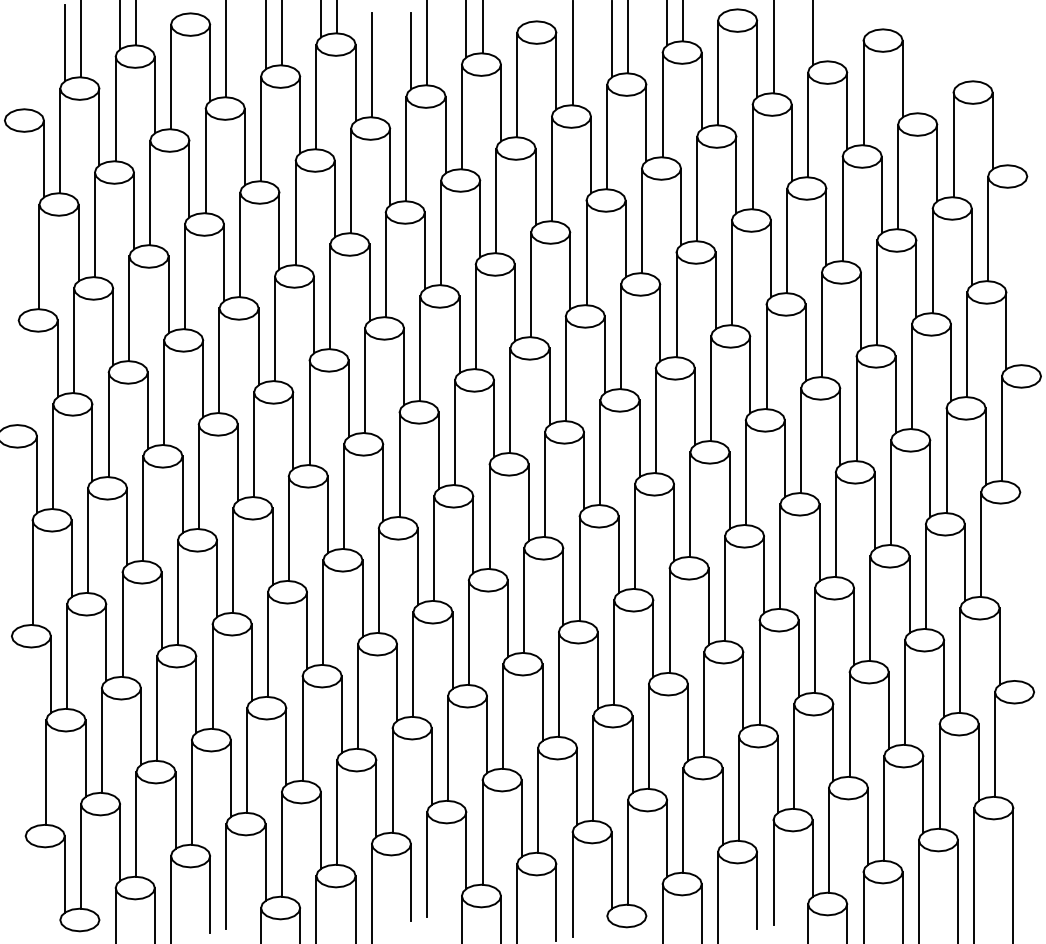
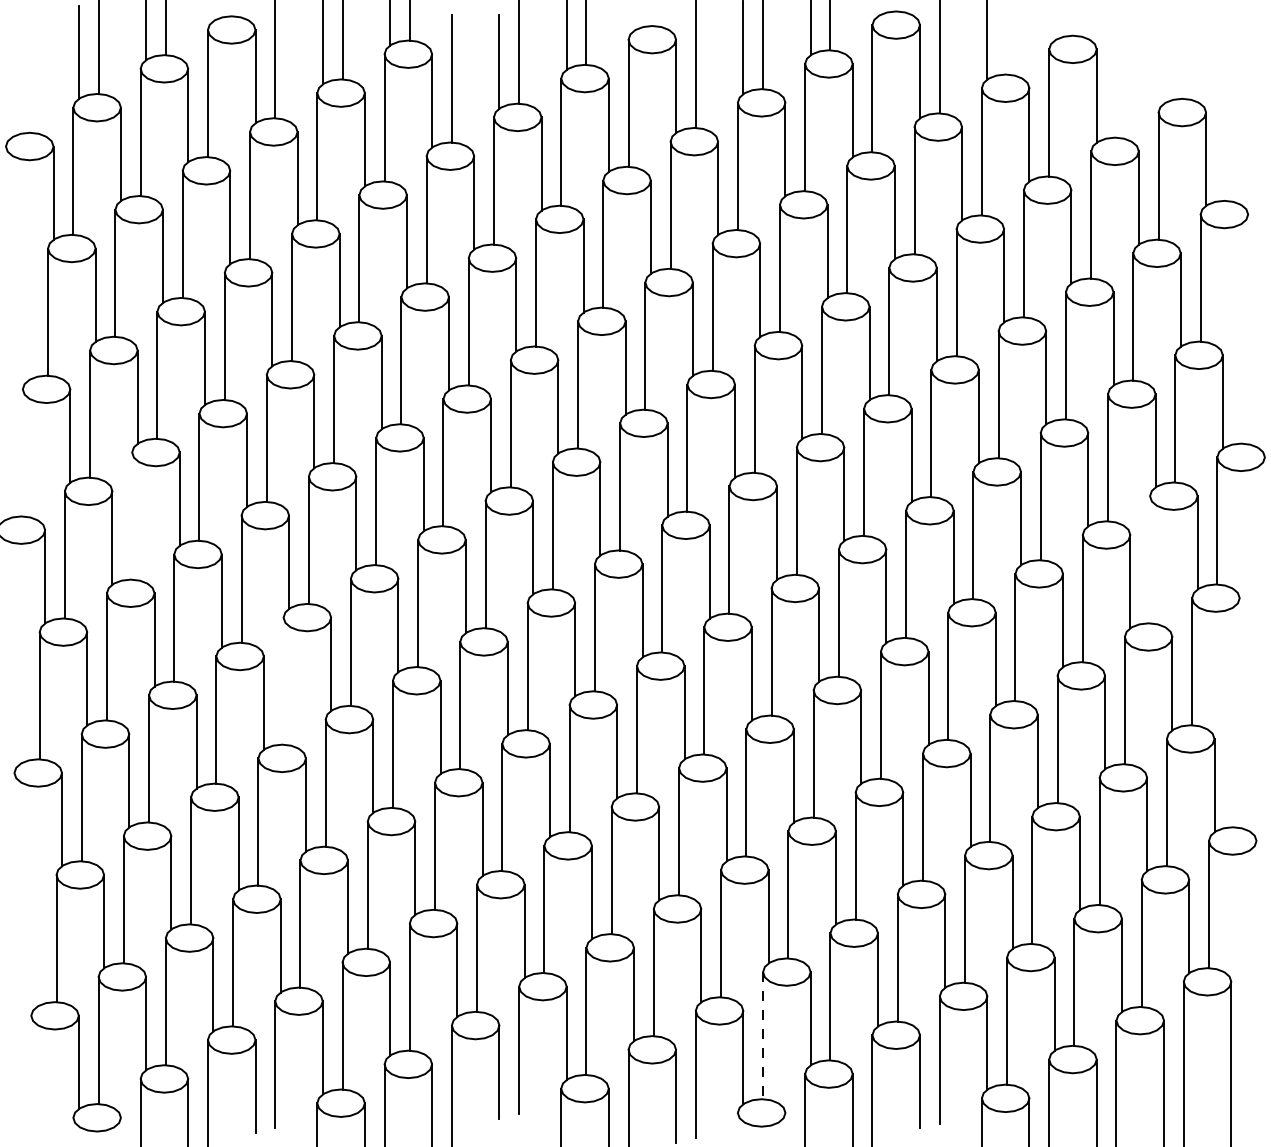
line: (108, 424) -> (131, 515), removed
line: (946, 460) -> (1150, 559), removed
line: (233, 560) -> (283, 681), removed
line: (628, 852) -> (763, 1035), solid -> dashed

